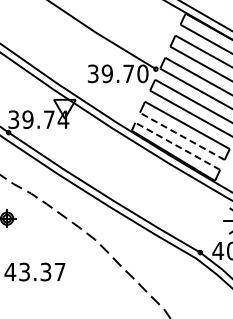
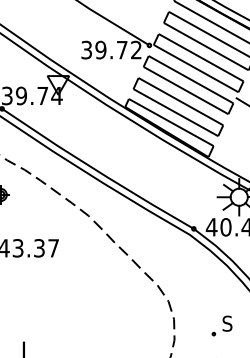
text: (142, 73) -> (136, 49), 39.70 -> 39.72
line: (181, 136) -> (175, 112), dashed -> solid
line: (176, 146) -> (170, 122), dashed -> solid

